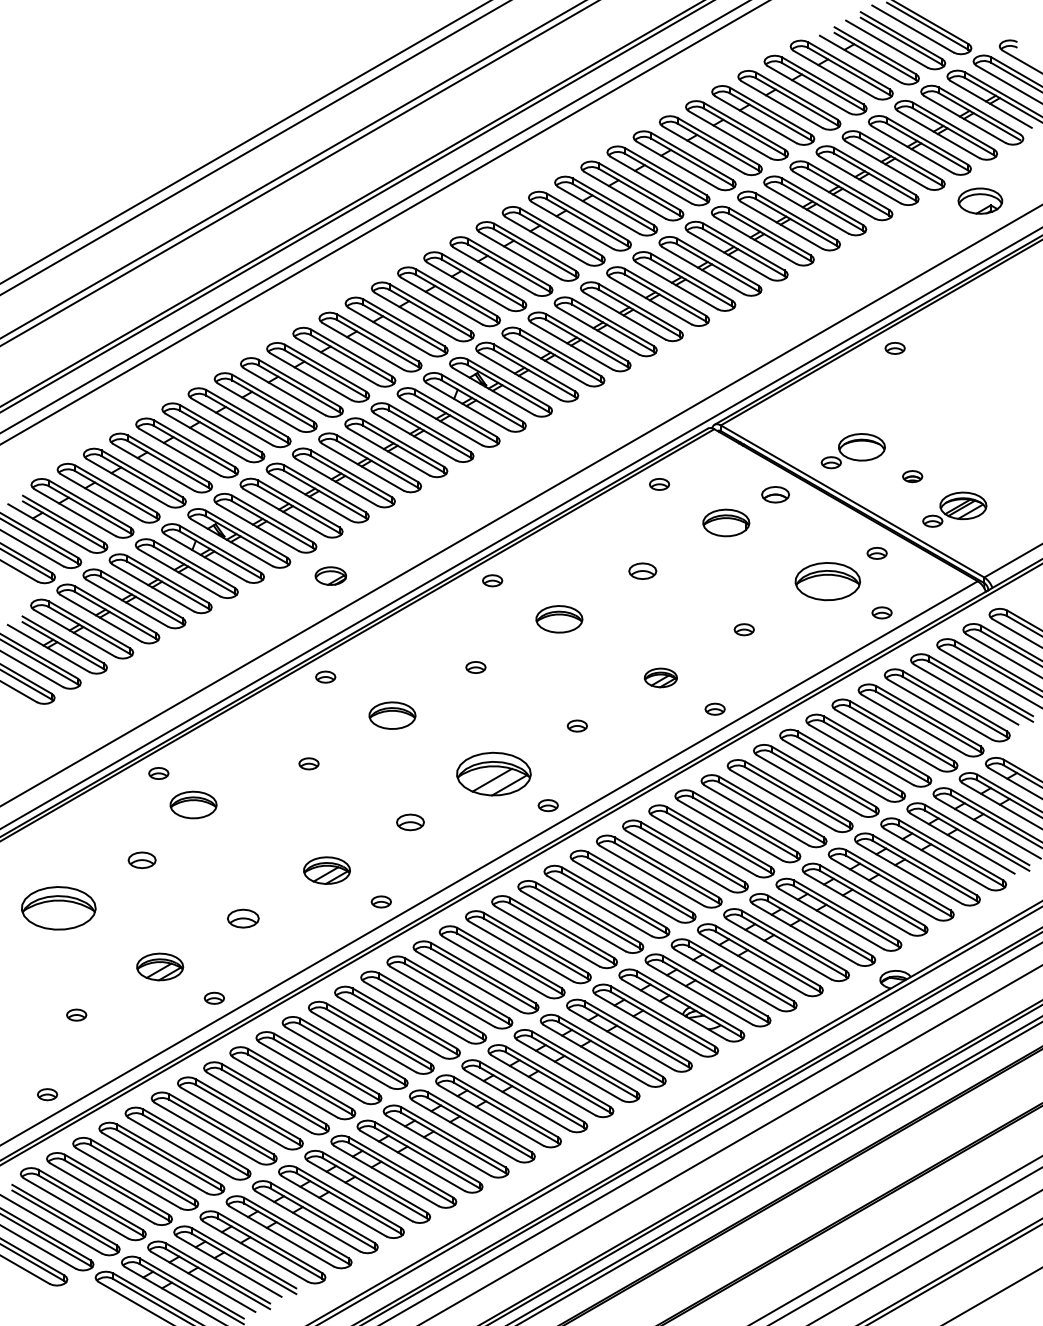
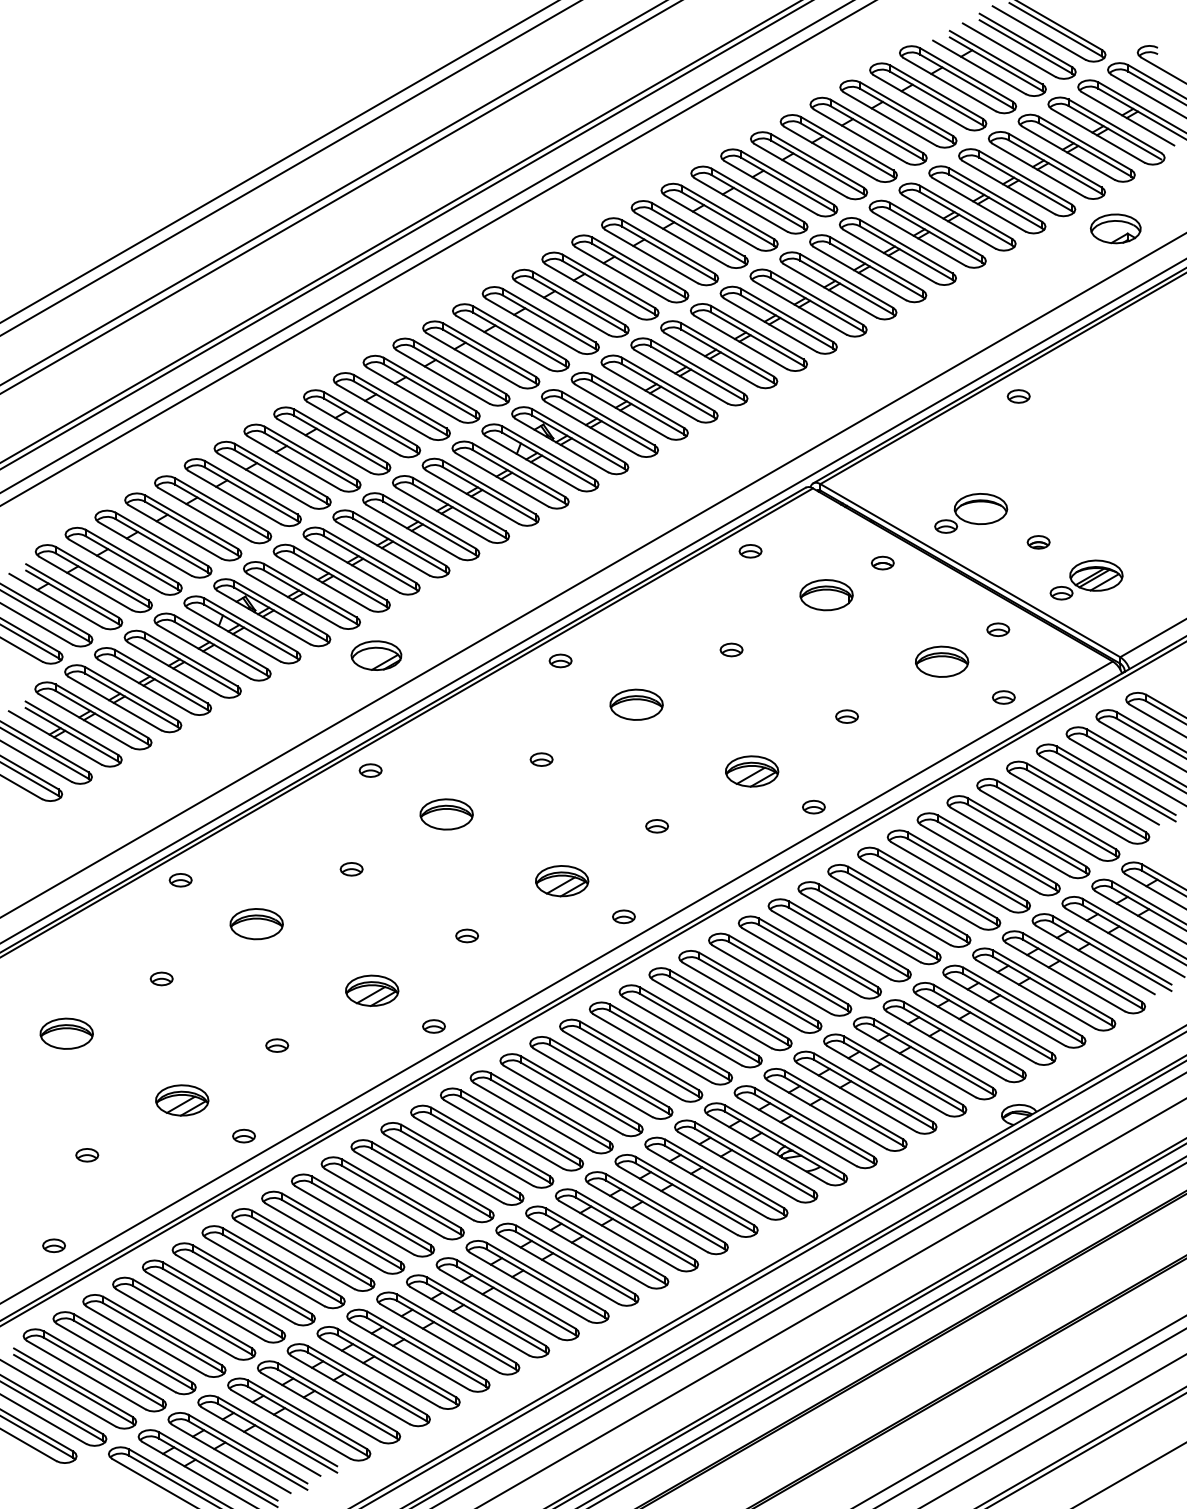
part: (775, 494) -> (882, 562), size x0.71
part: (642, 570) -> (731, 649), size x0.71
part: (330, 575) -> (376, 654), size x1.43
part: (827, 581) -> (941, 661), size x0.71
part: (660, 677) -> (751, 771), size x1.43
part: (493, 774) -> (561, 881), size x0.62
part: (193, 804) -> (256, 923), moved
part: (410, 822) -> (467, 936), size x0.71
part: (141, 859) -> (161, 978), size x0.71
part: (58, 908) -> (66, 1033), size x0.62
part: (243, 918) -> (277, 1045), size x0.62

